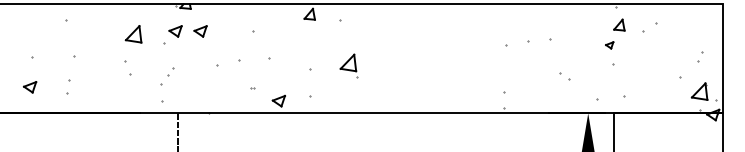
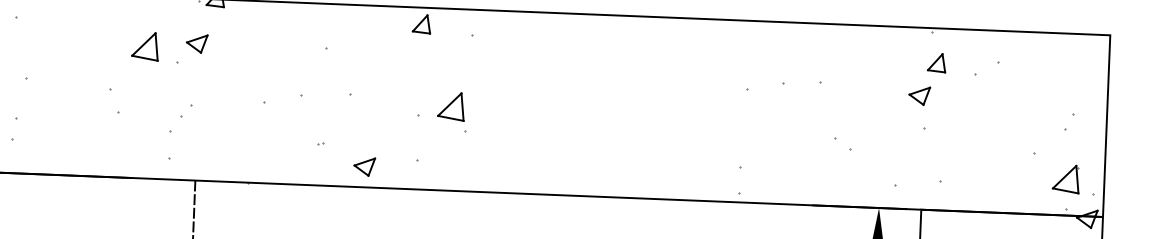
part: (200, 31) -> (238, 45), removed
part: (133, 34) -> (145, 46), moved
part: (609, 45) -> (919, 96), size x1.67
part: (348, 65) -> (451, 110), moved

